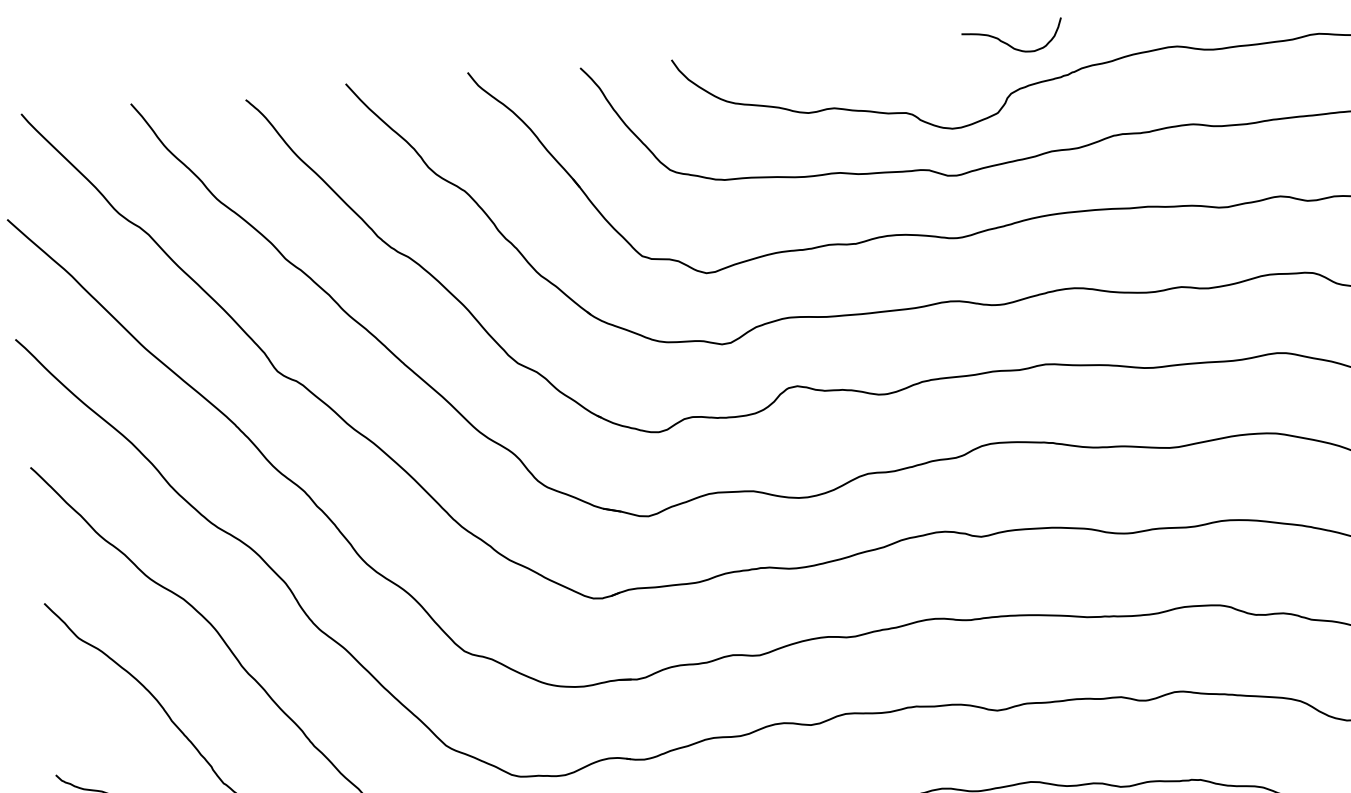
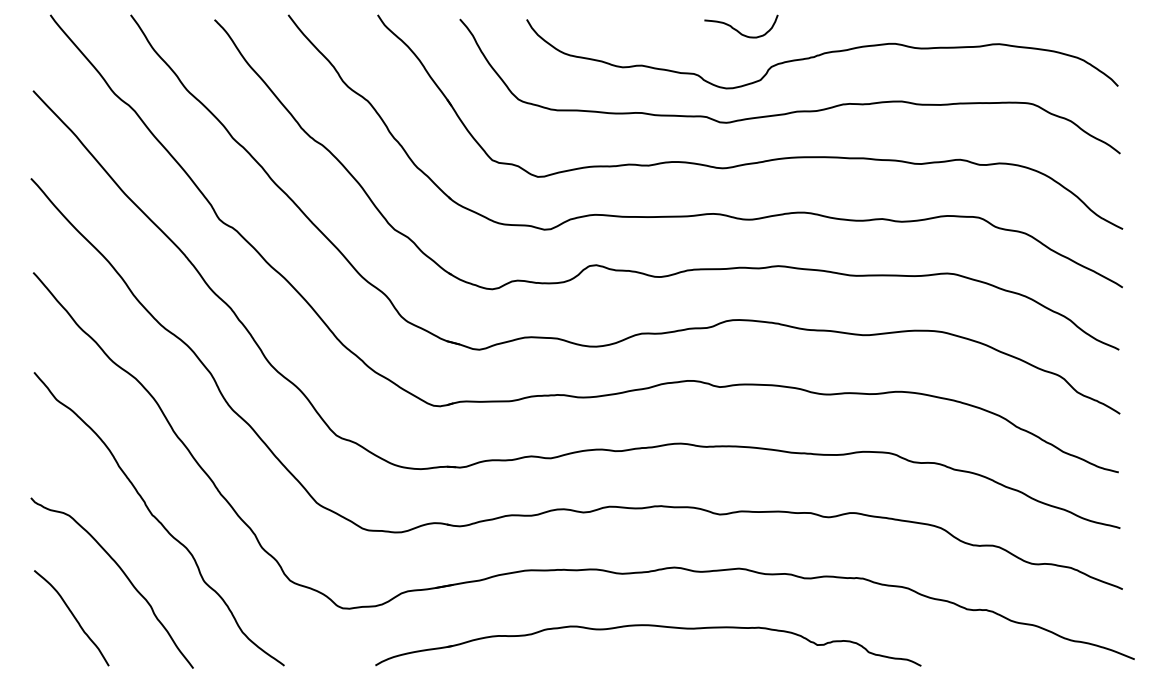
curve: (1007, 42) -> (737, 29), moved

